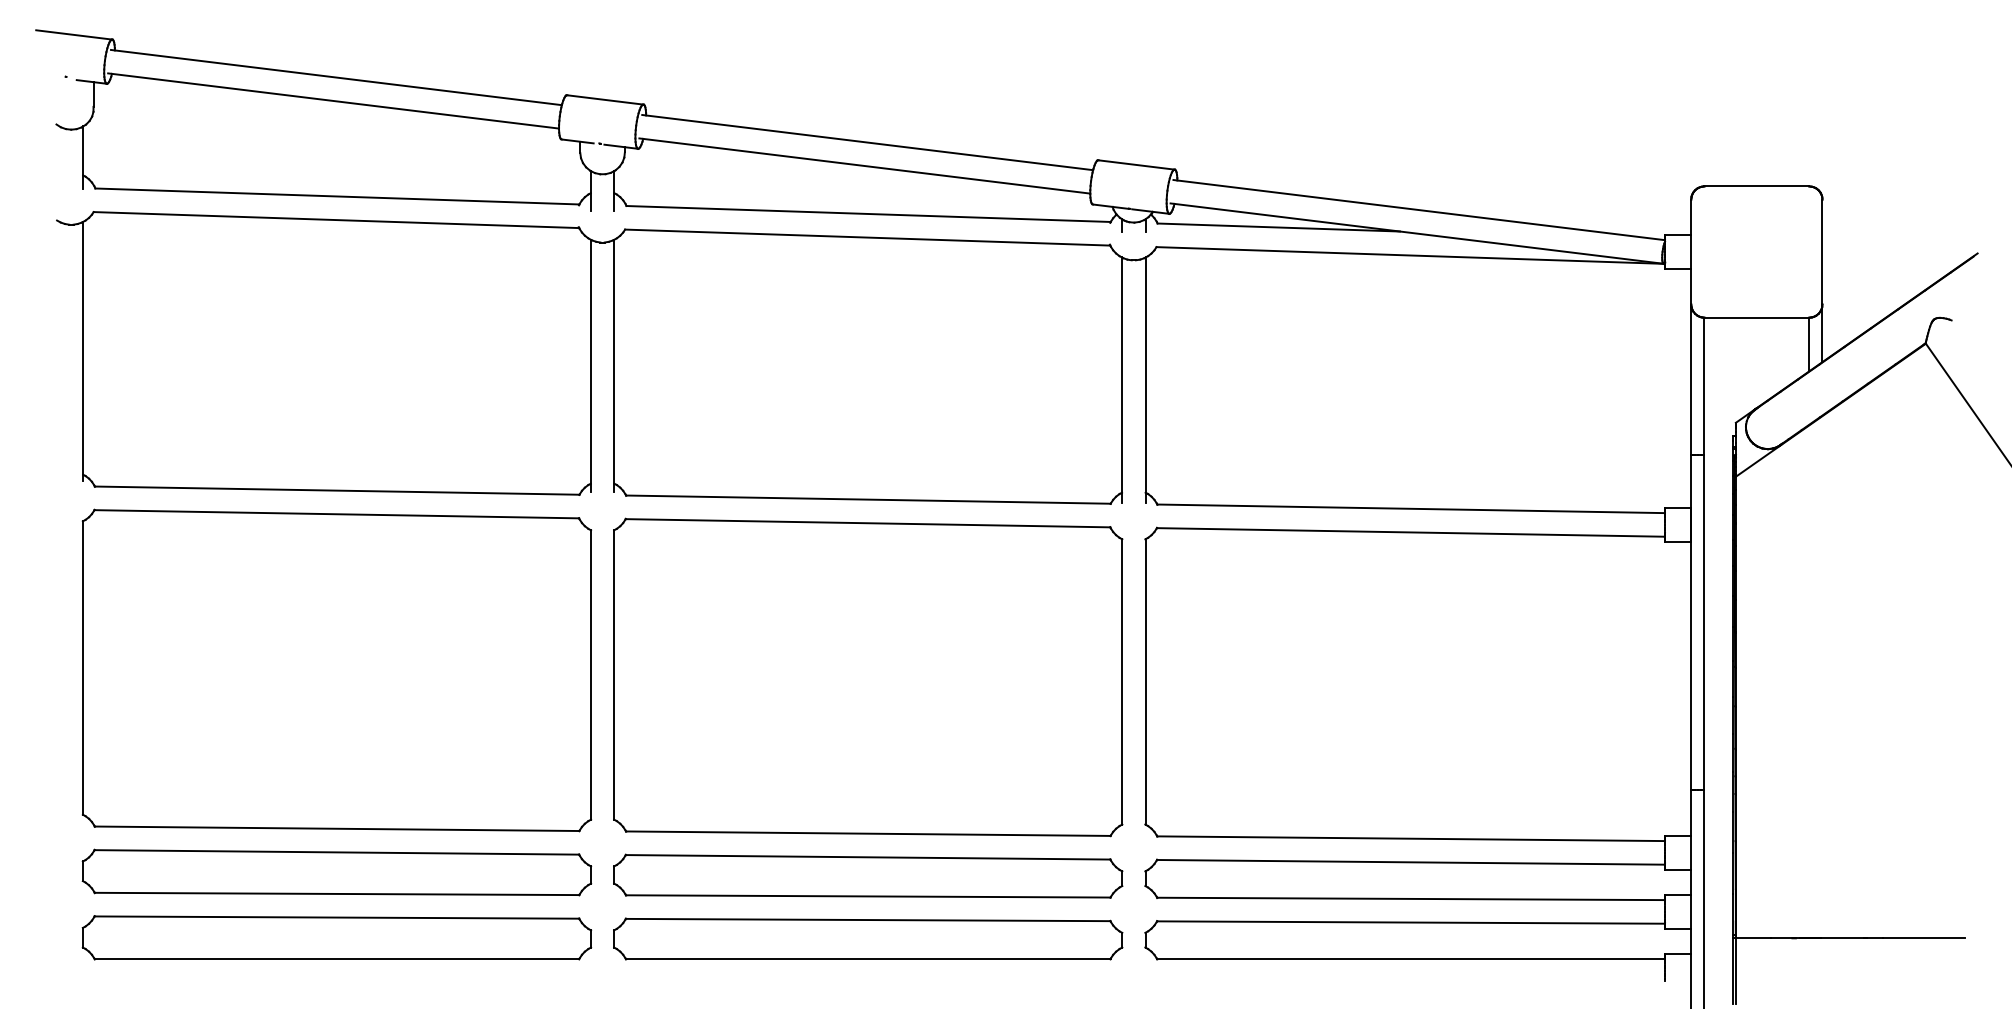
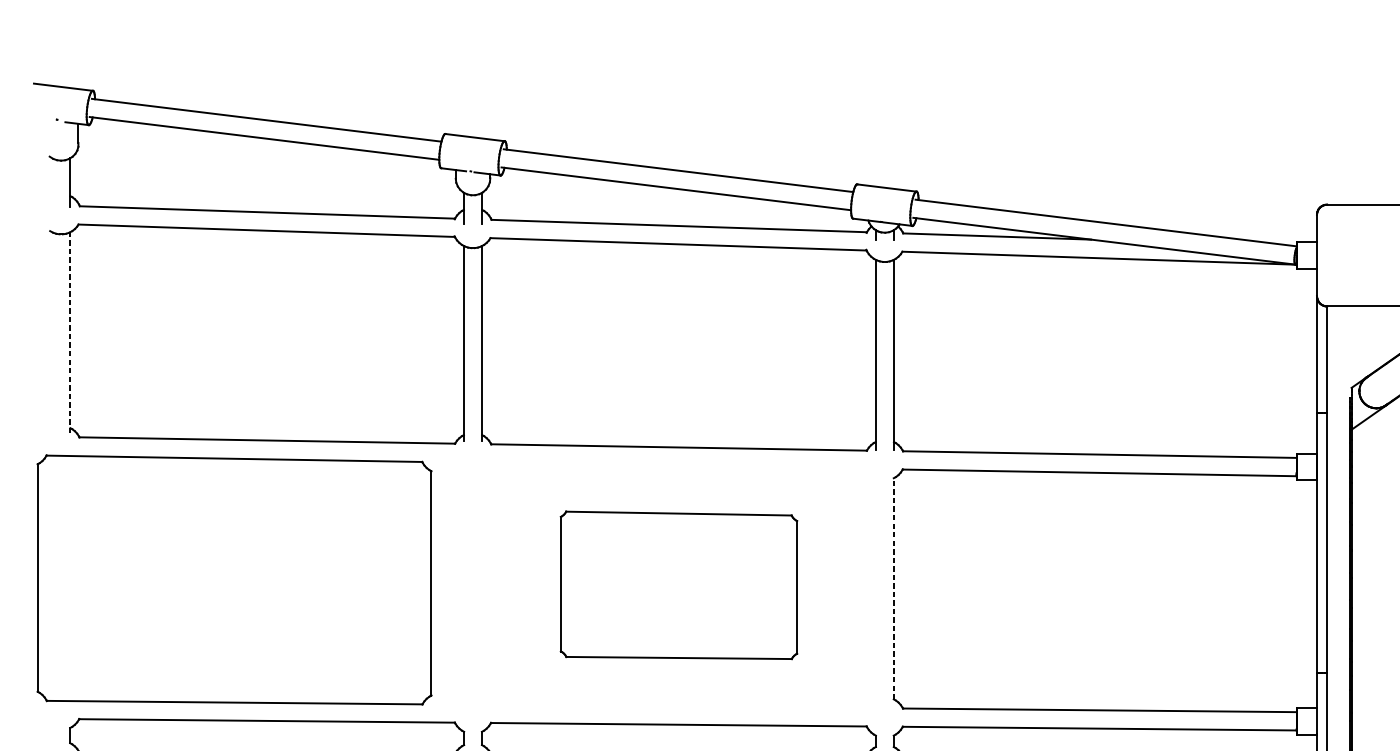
line: (83, 351) -> (70, 332), solid -> dashed
part: (336, 670) -> (234, 579), moved
part: (868, 677) -> (679, 585), size x0.6
line: (1145, 681) -> (893, 588), solid -> dashed

